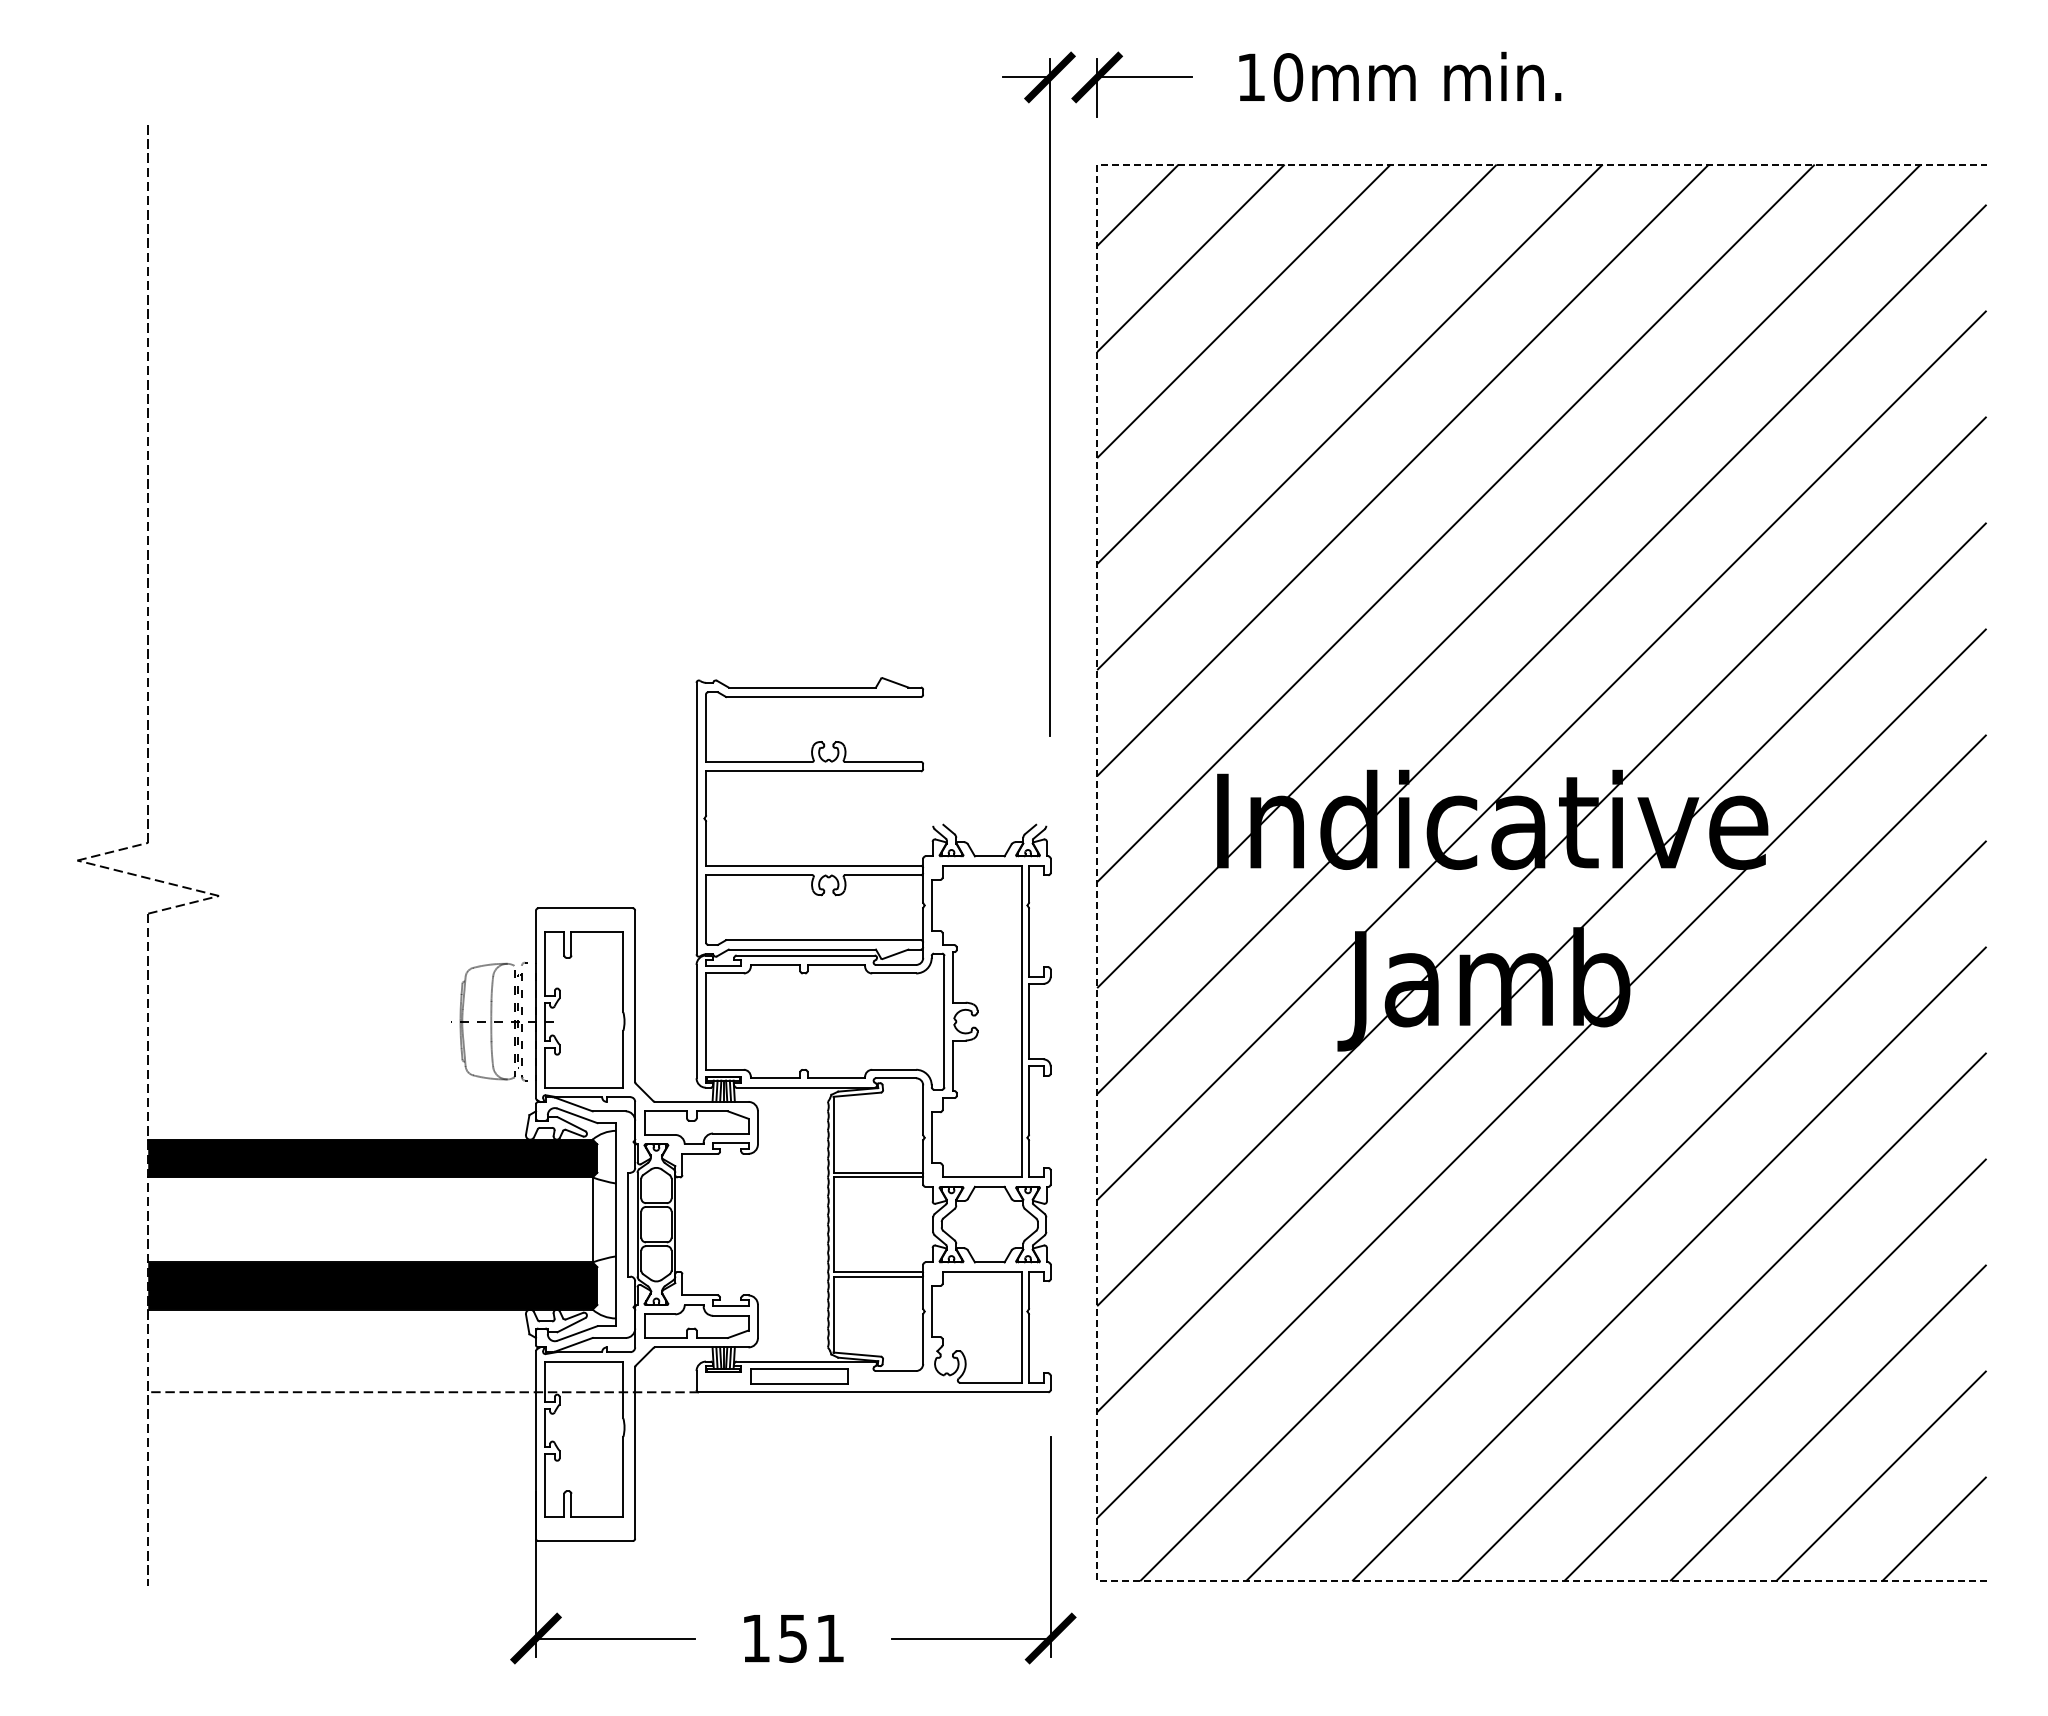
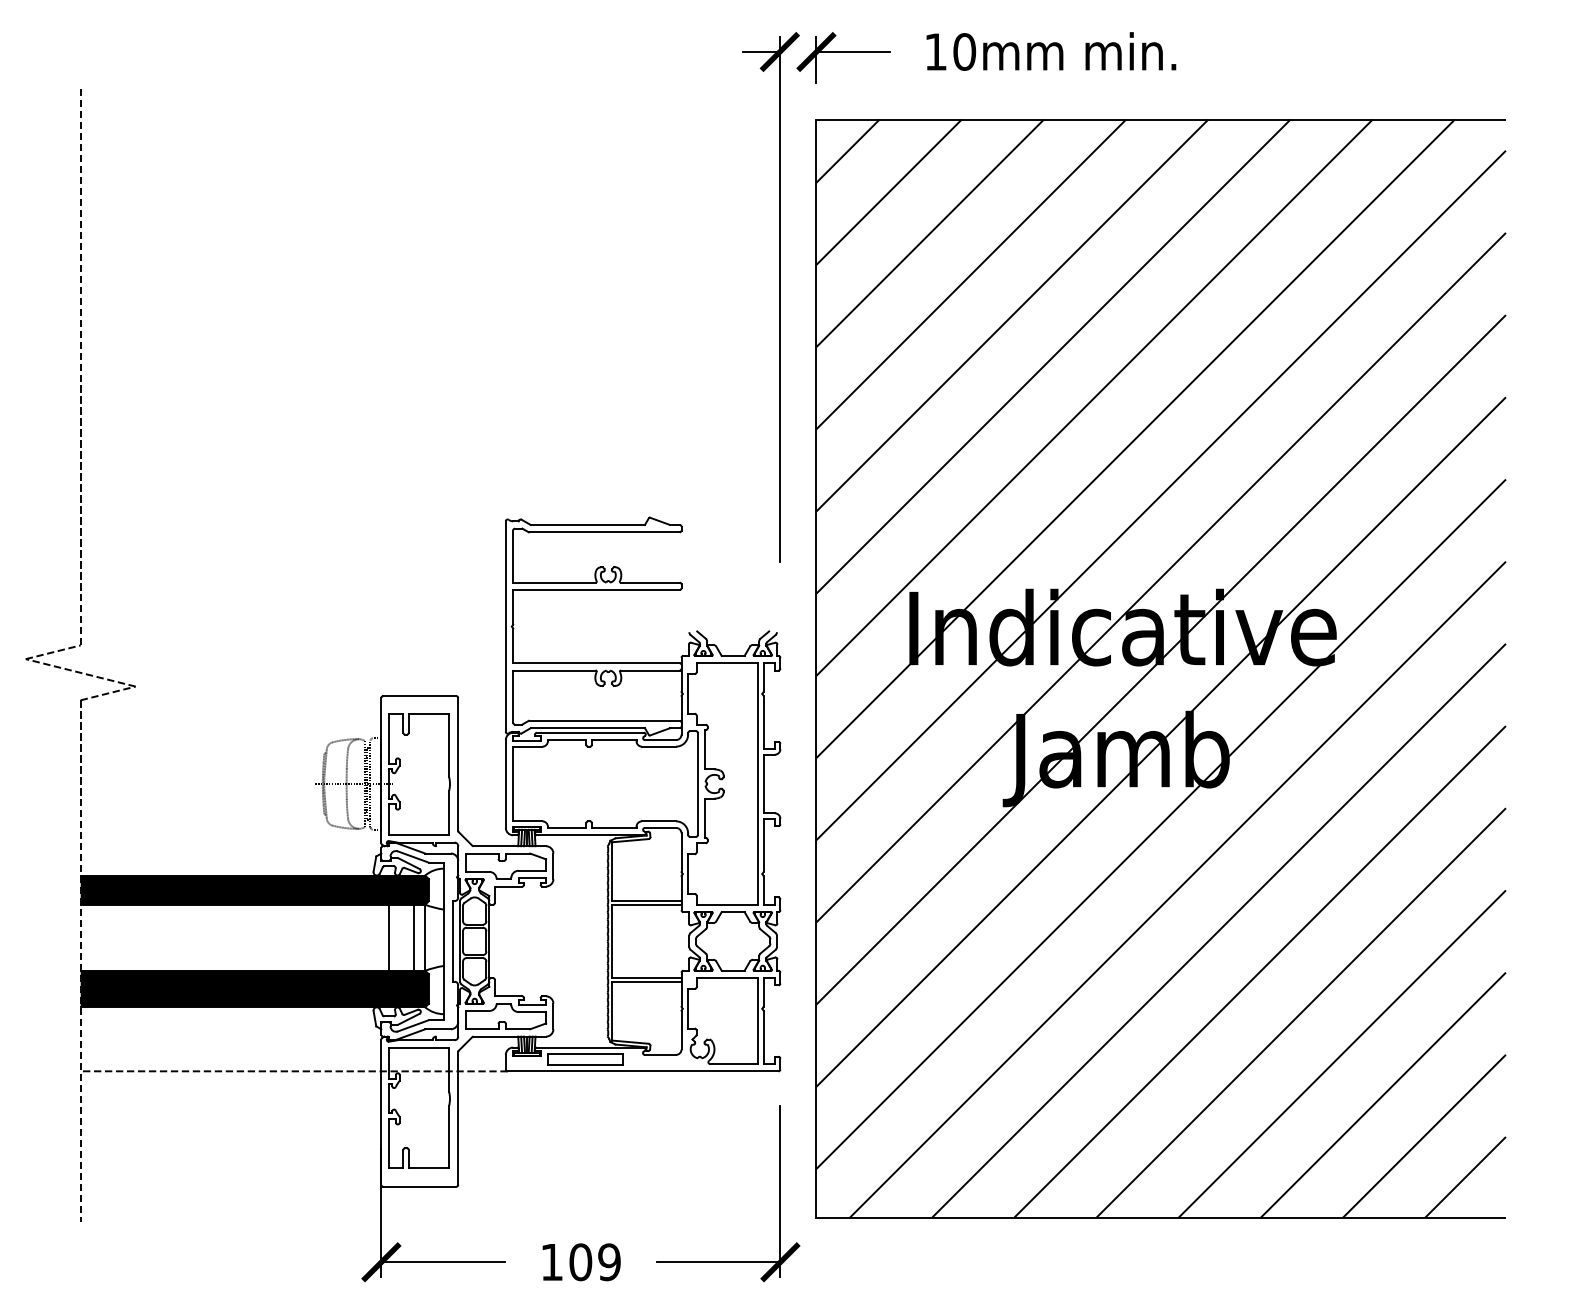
line: (1097, 872) -> (816, 668), dashed -> solid
line: (545, 1219) -> (388, 937), added
line: (578, 1219) -> (414, 937), added
text: (811, 1638) -> (594, 1262), 151 -> 109

